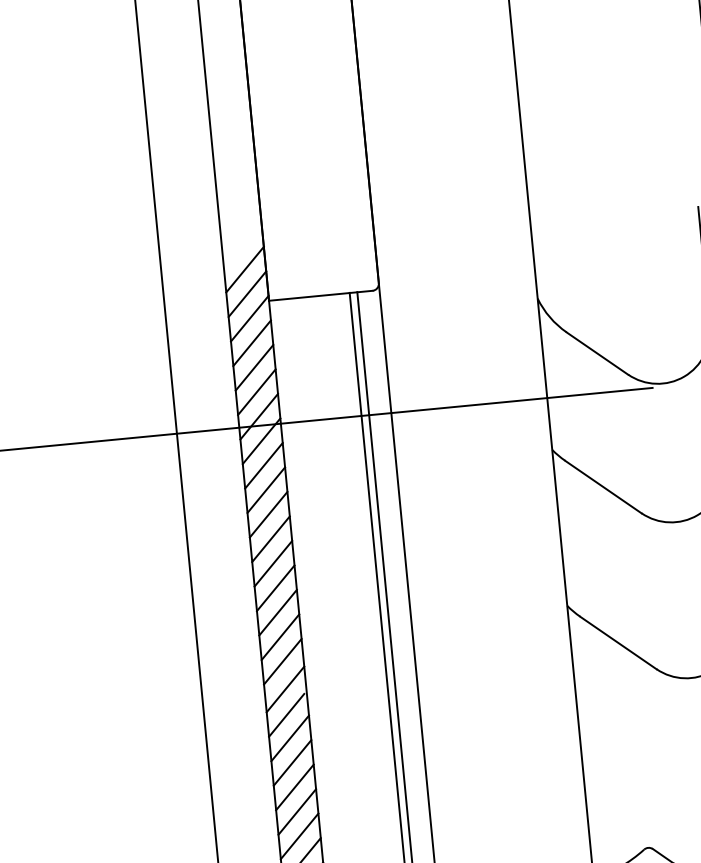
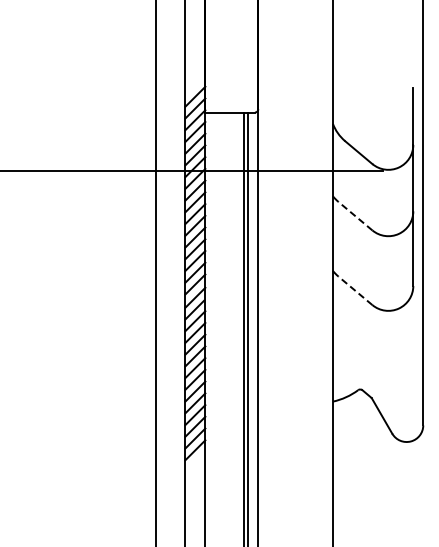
line: (603, 485) -> (355, 215), solid -> dashed
line: (618, 642) -> (355, 290), solid -> dashed

